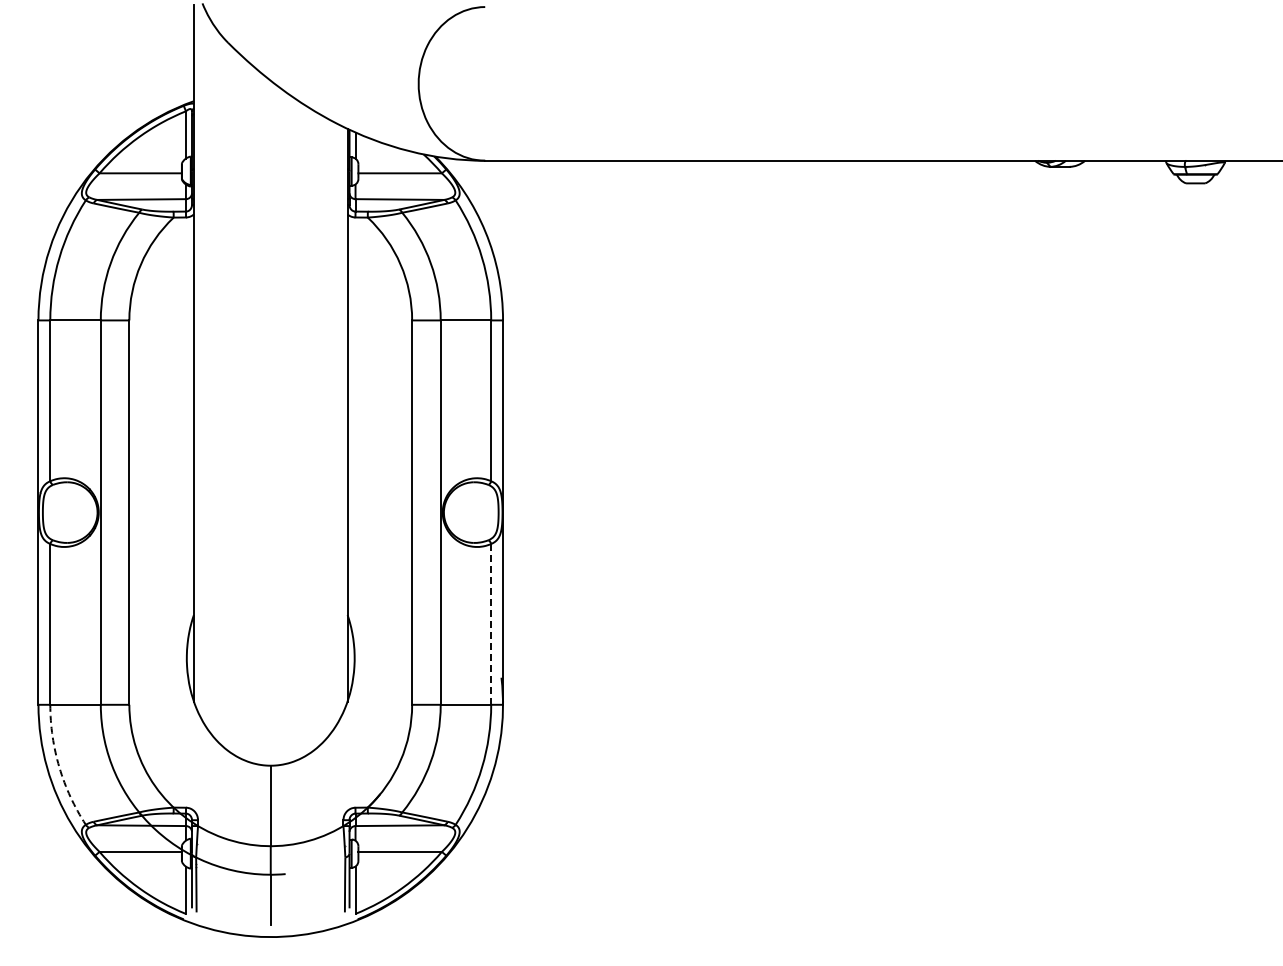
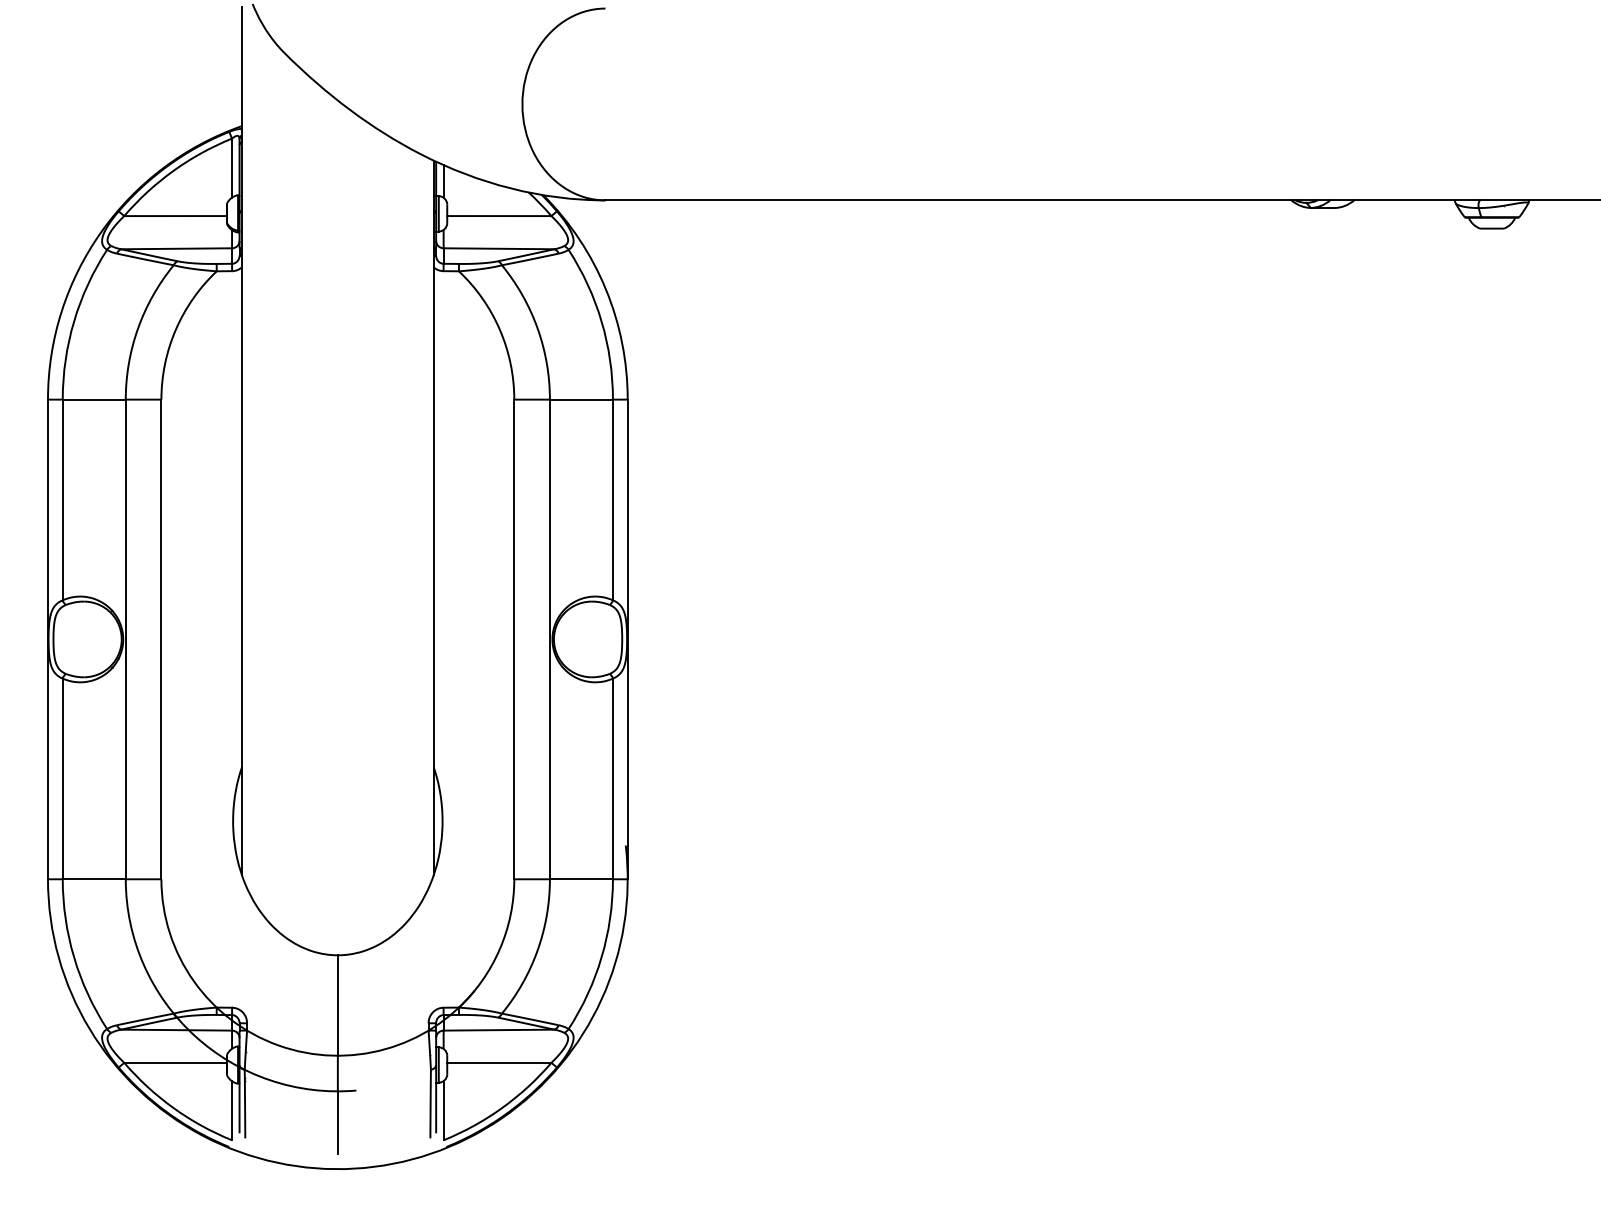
line: (491, 623) -> (613, 777), dashed -> solid
arc: (59, 767) -> (74, 957), dashed -> solid

